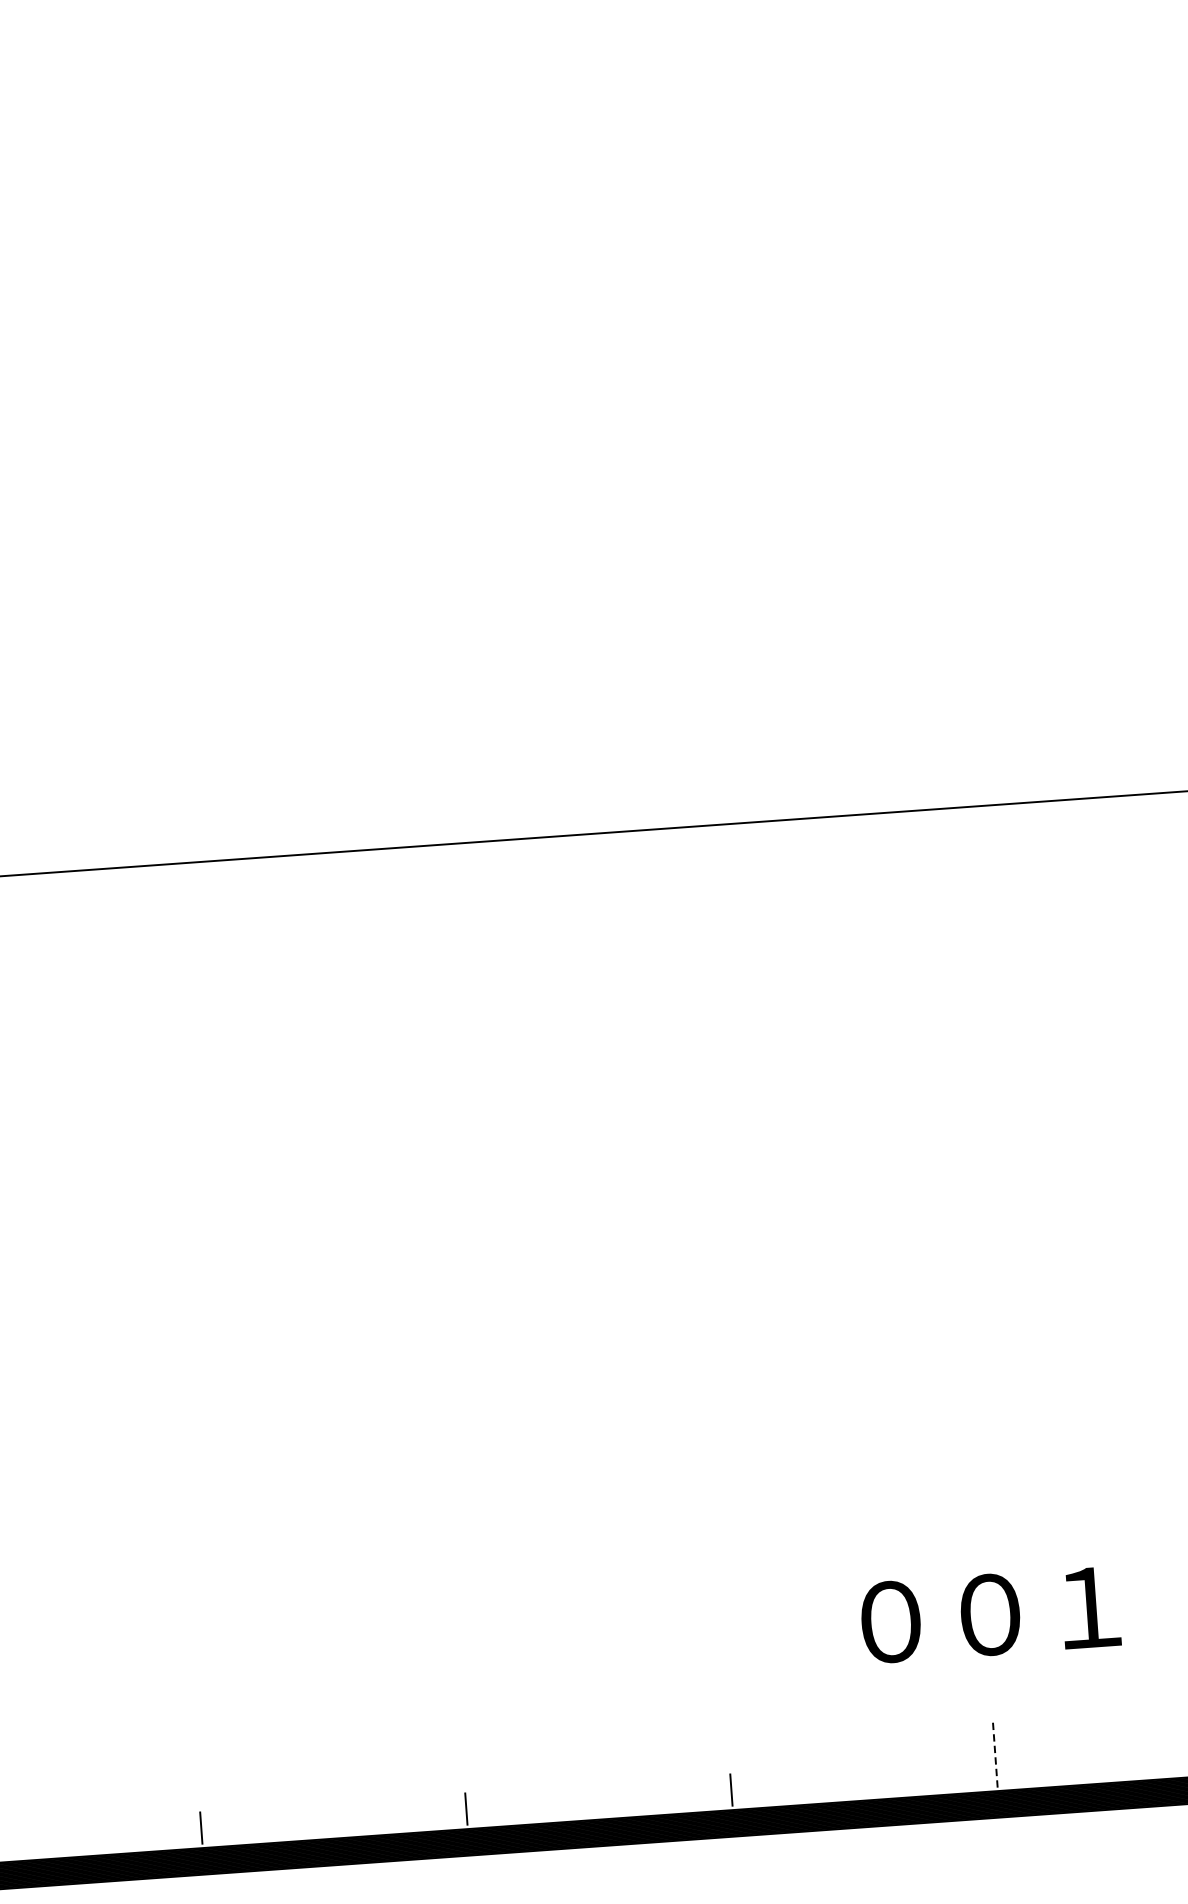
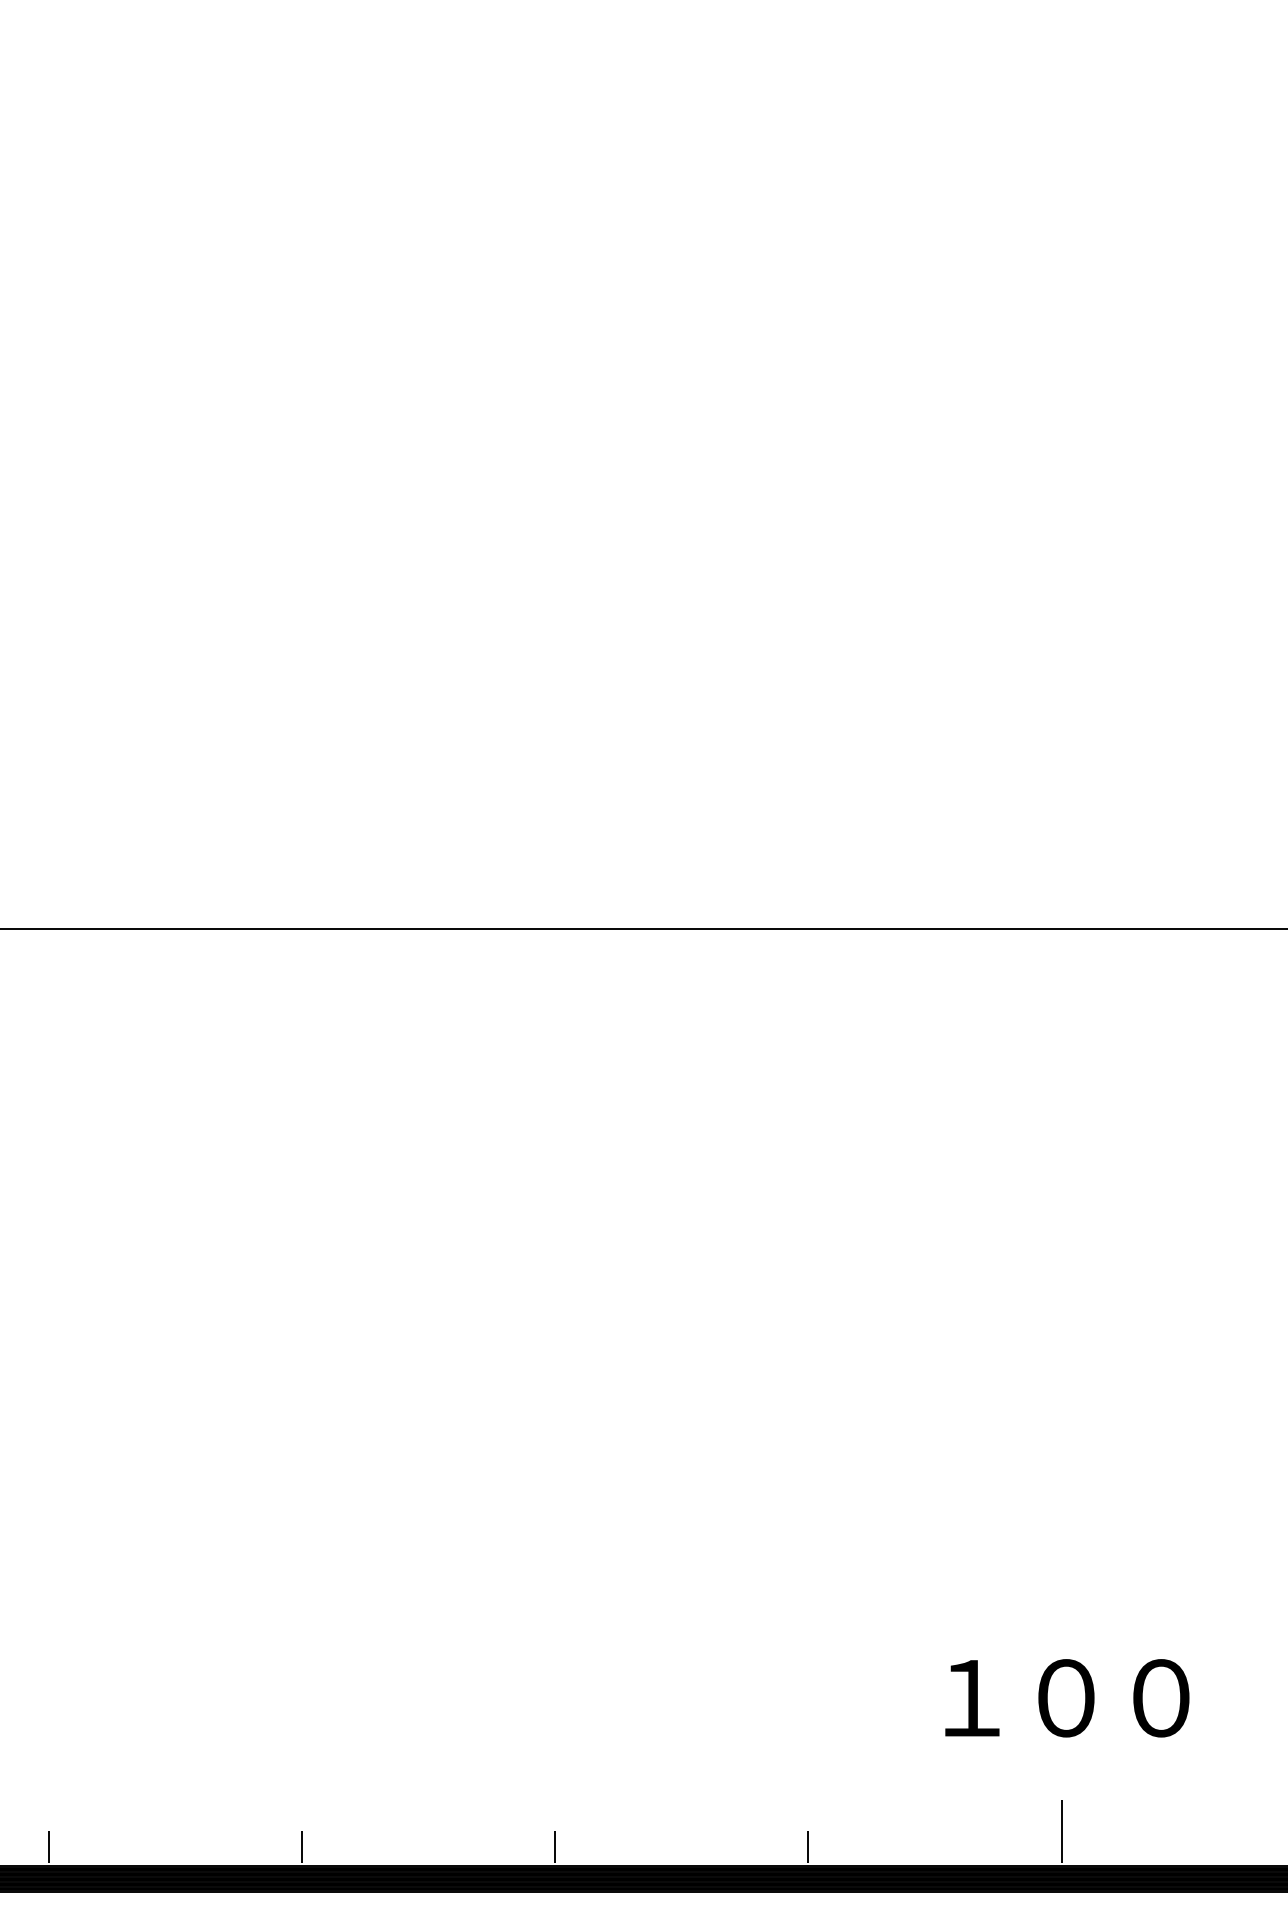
text: (1089, 1607) -> (1161, 1698), １ -> ０
text: (891, 1622) -> (971, 1698), ０ -> １
line: (995, 1754) -> (1061, 1831), dashed -> solid

